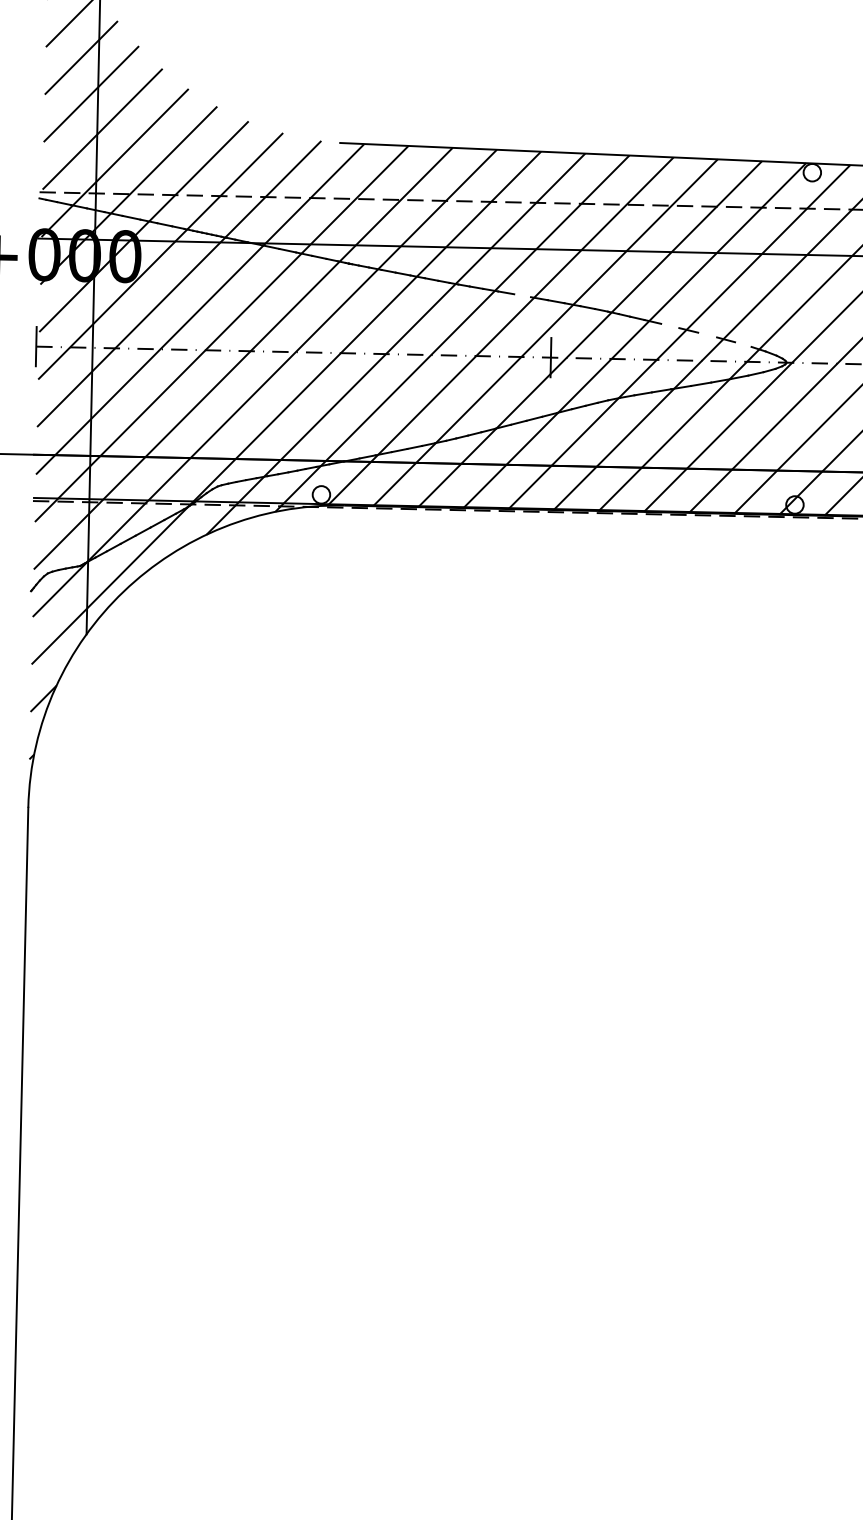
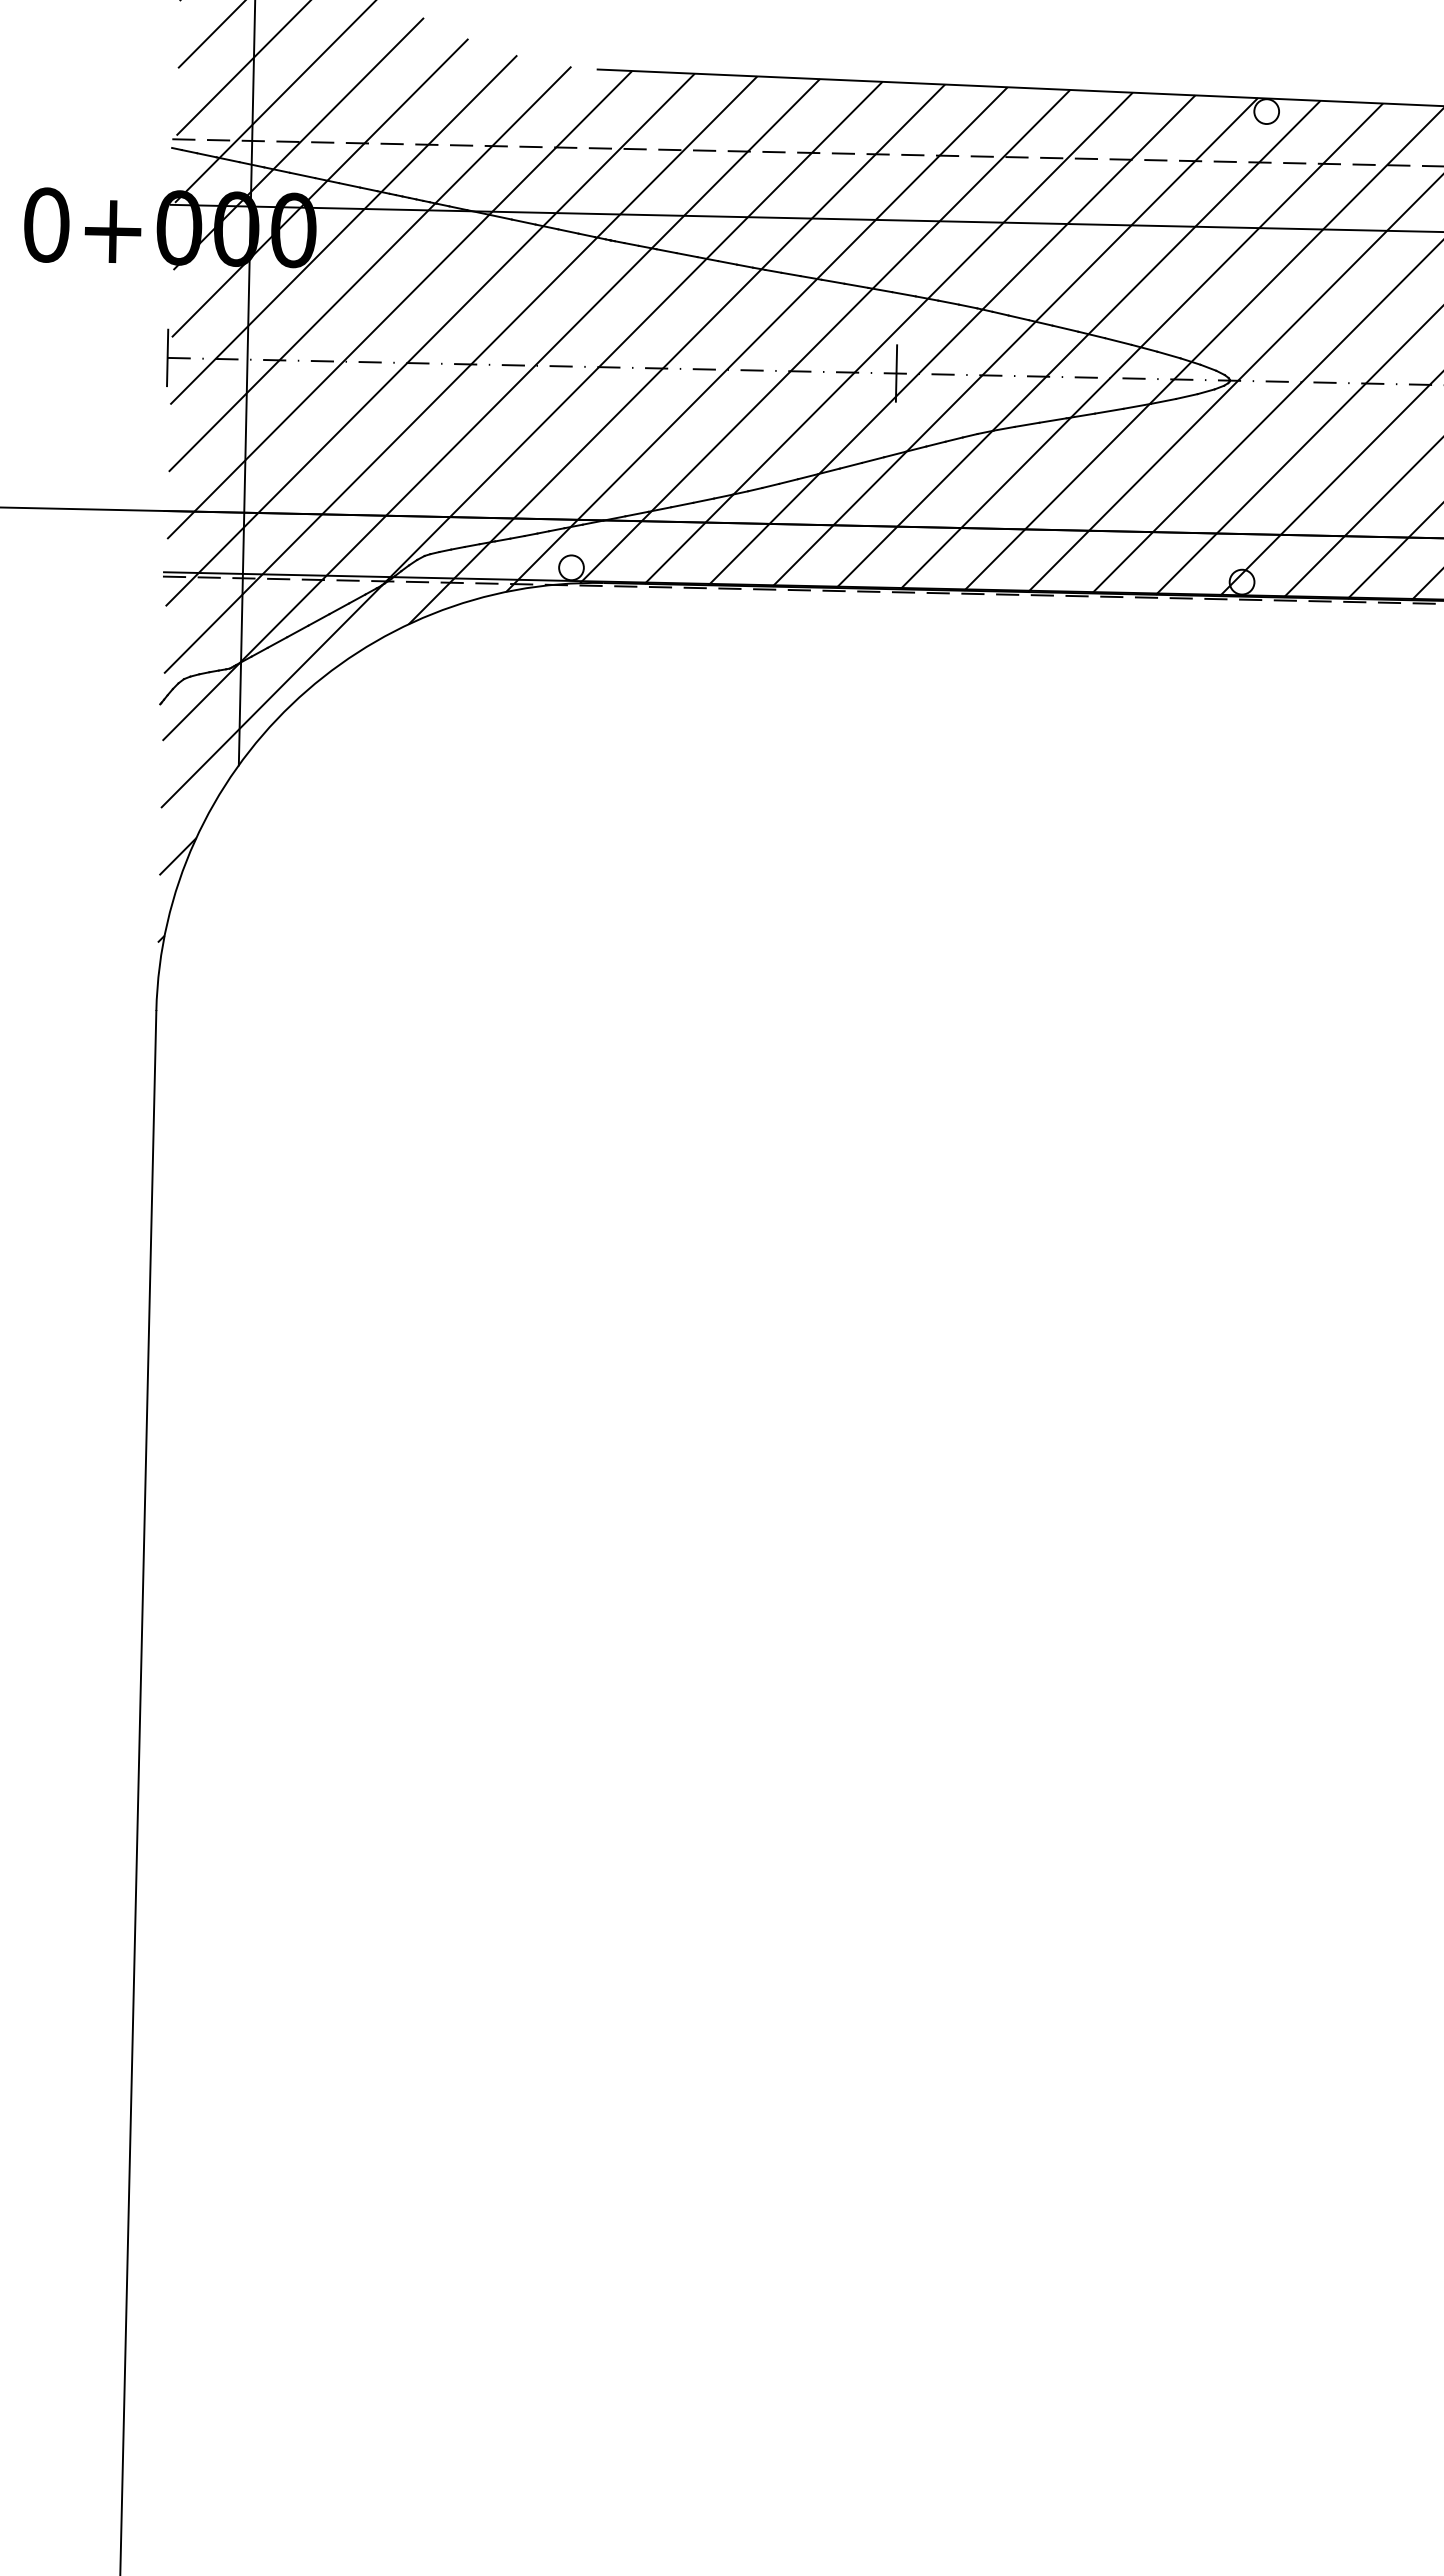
line: (522, 295) -> (856, 285), added
line: (670, 325) -> (1065, 328), added
line: (707, 335) -> (1118, 341), added
line: (742, 344) -> (1168, 354), added

